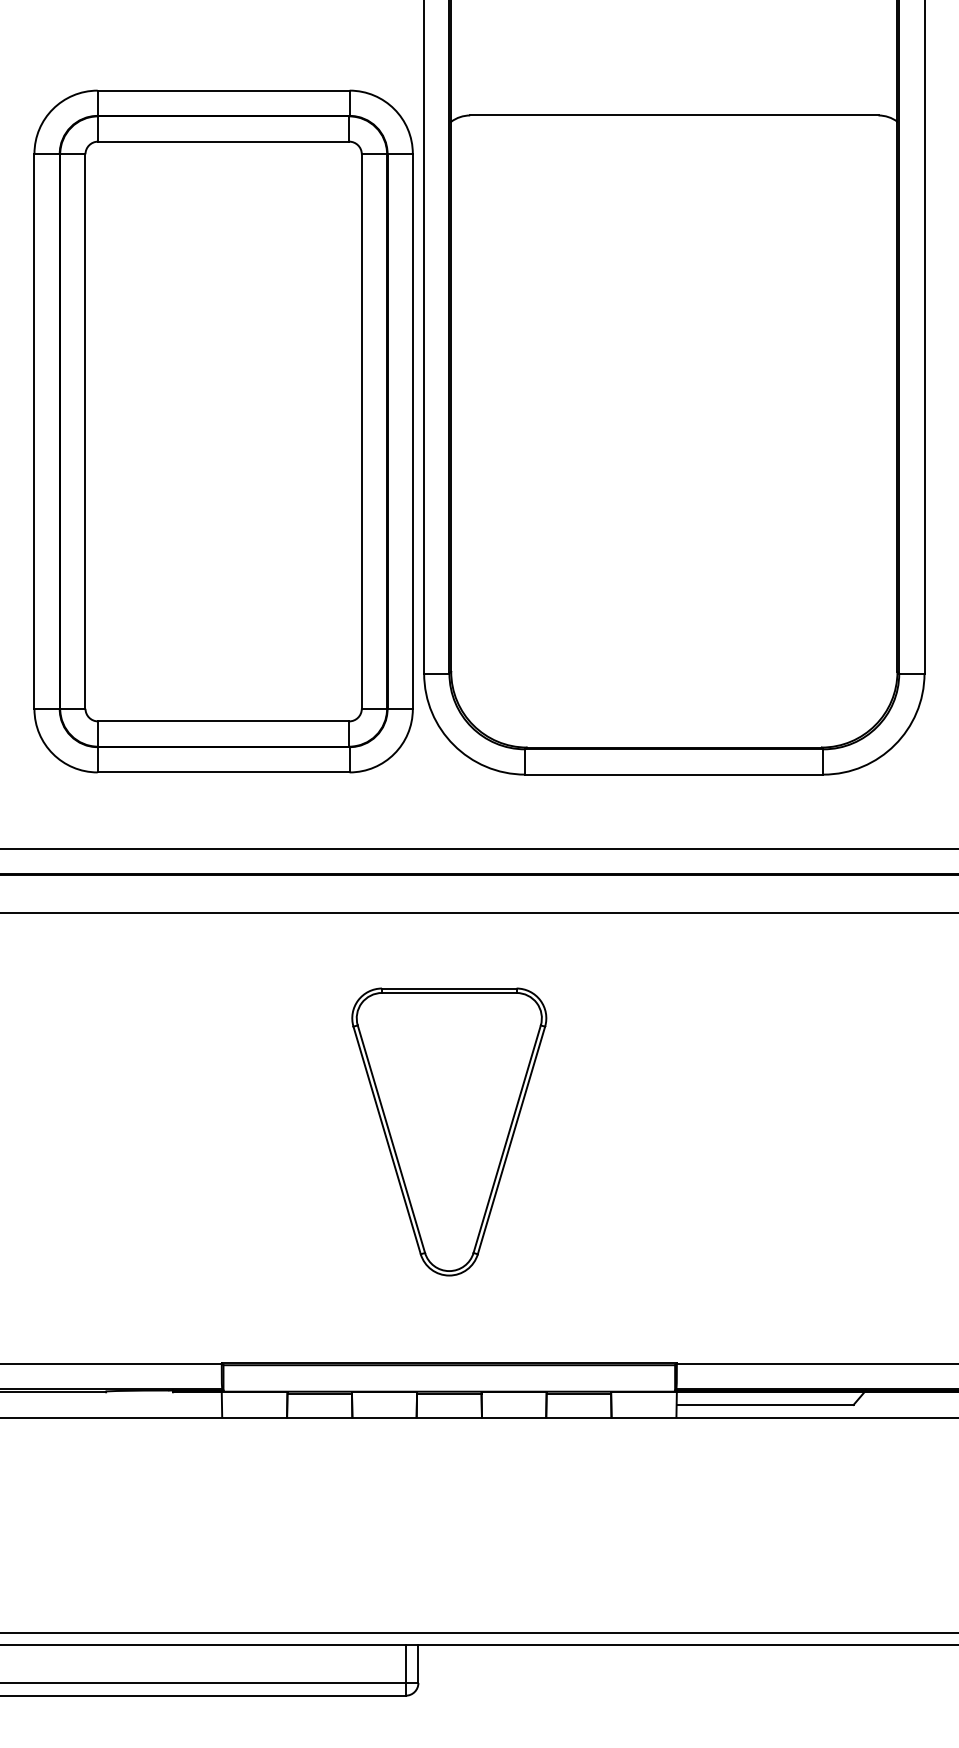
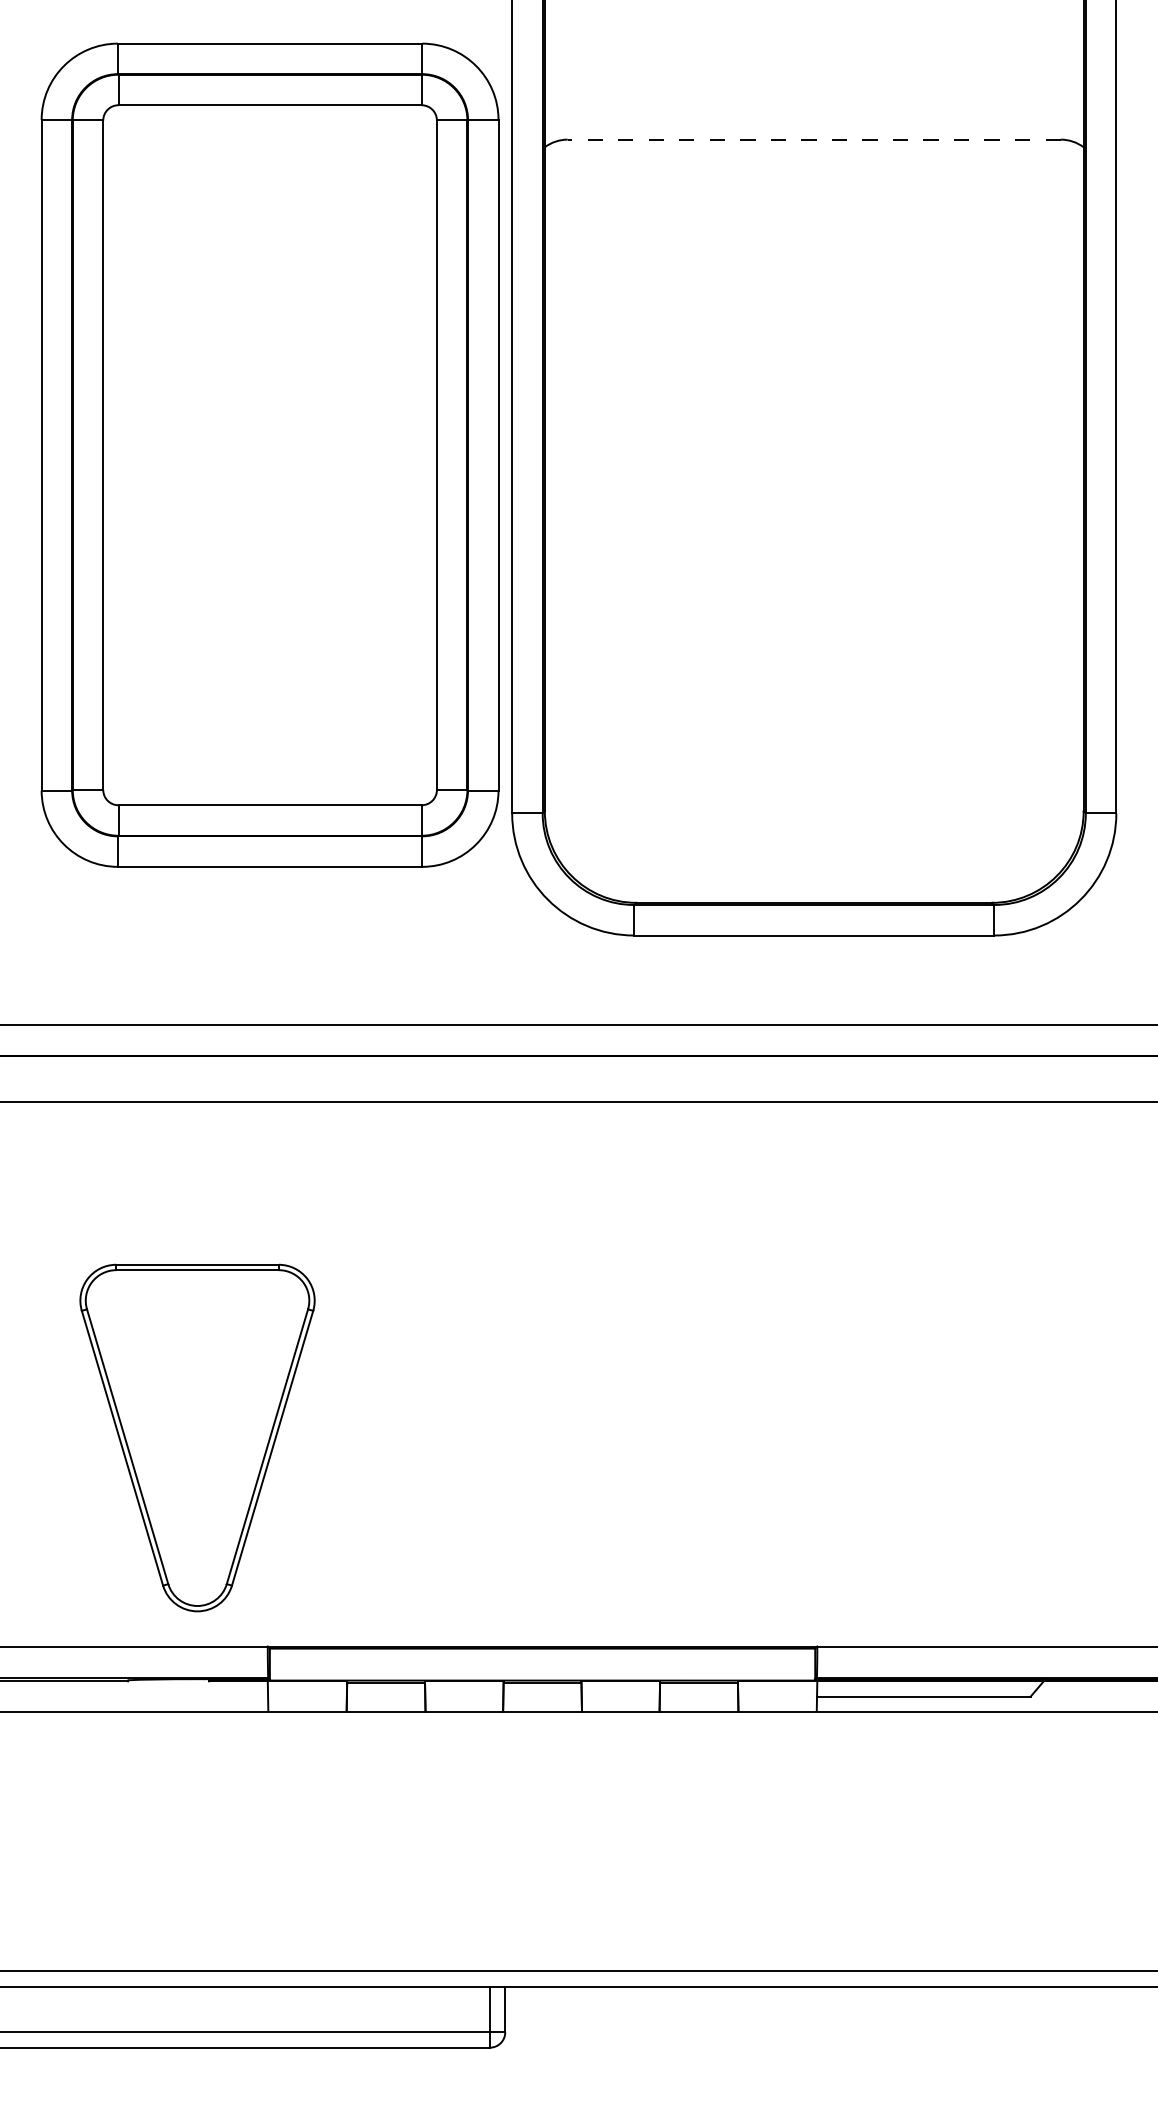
line: (674, 115) -> (814, 139), solid -> dashed
part: (223, 430) -> (269, 454), moved
part: (449, 1131) -> (197, 1437), moved

